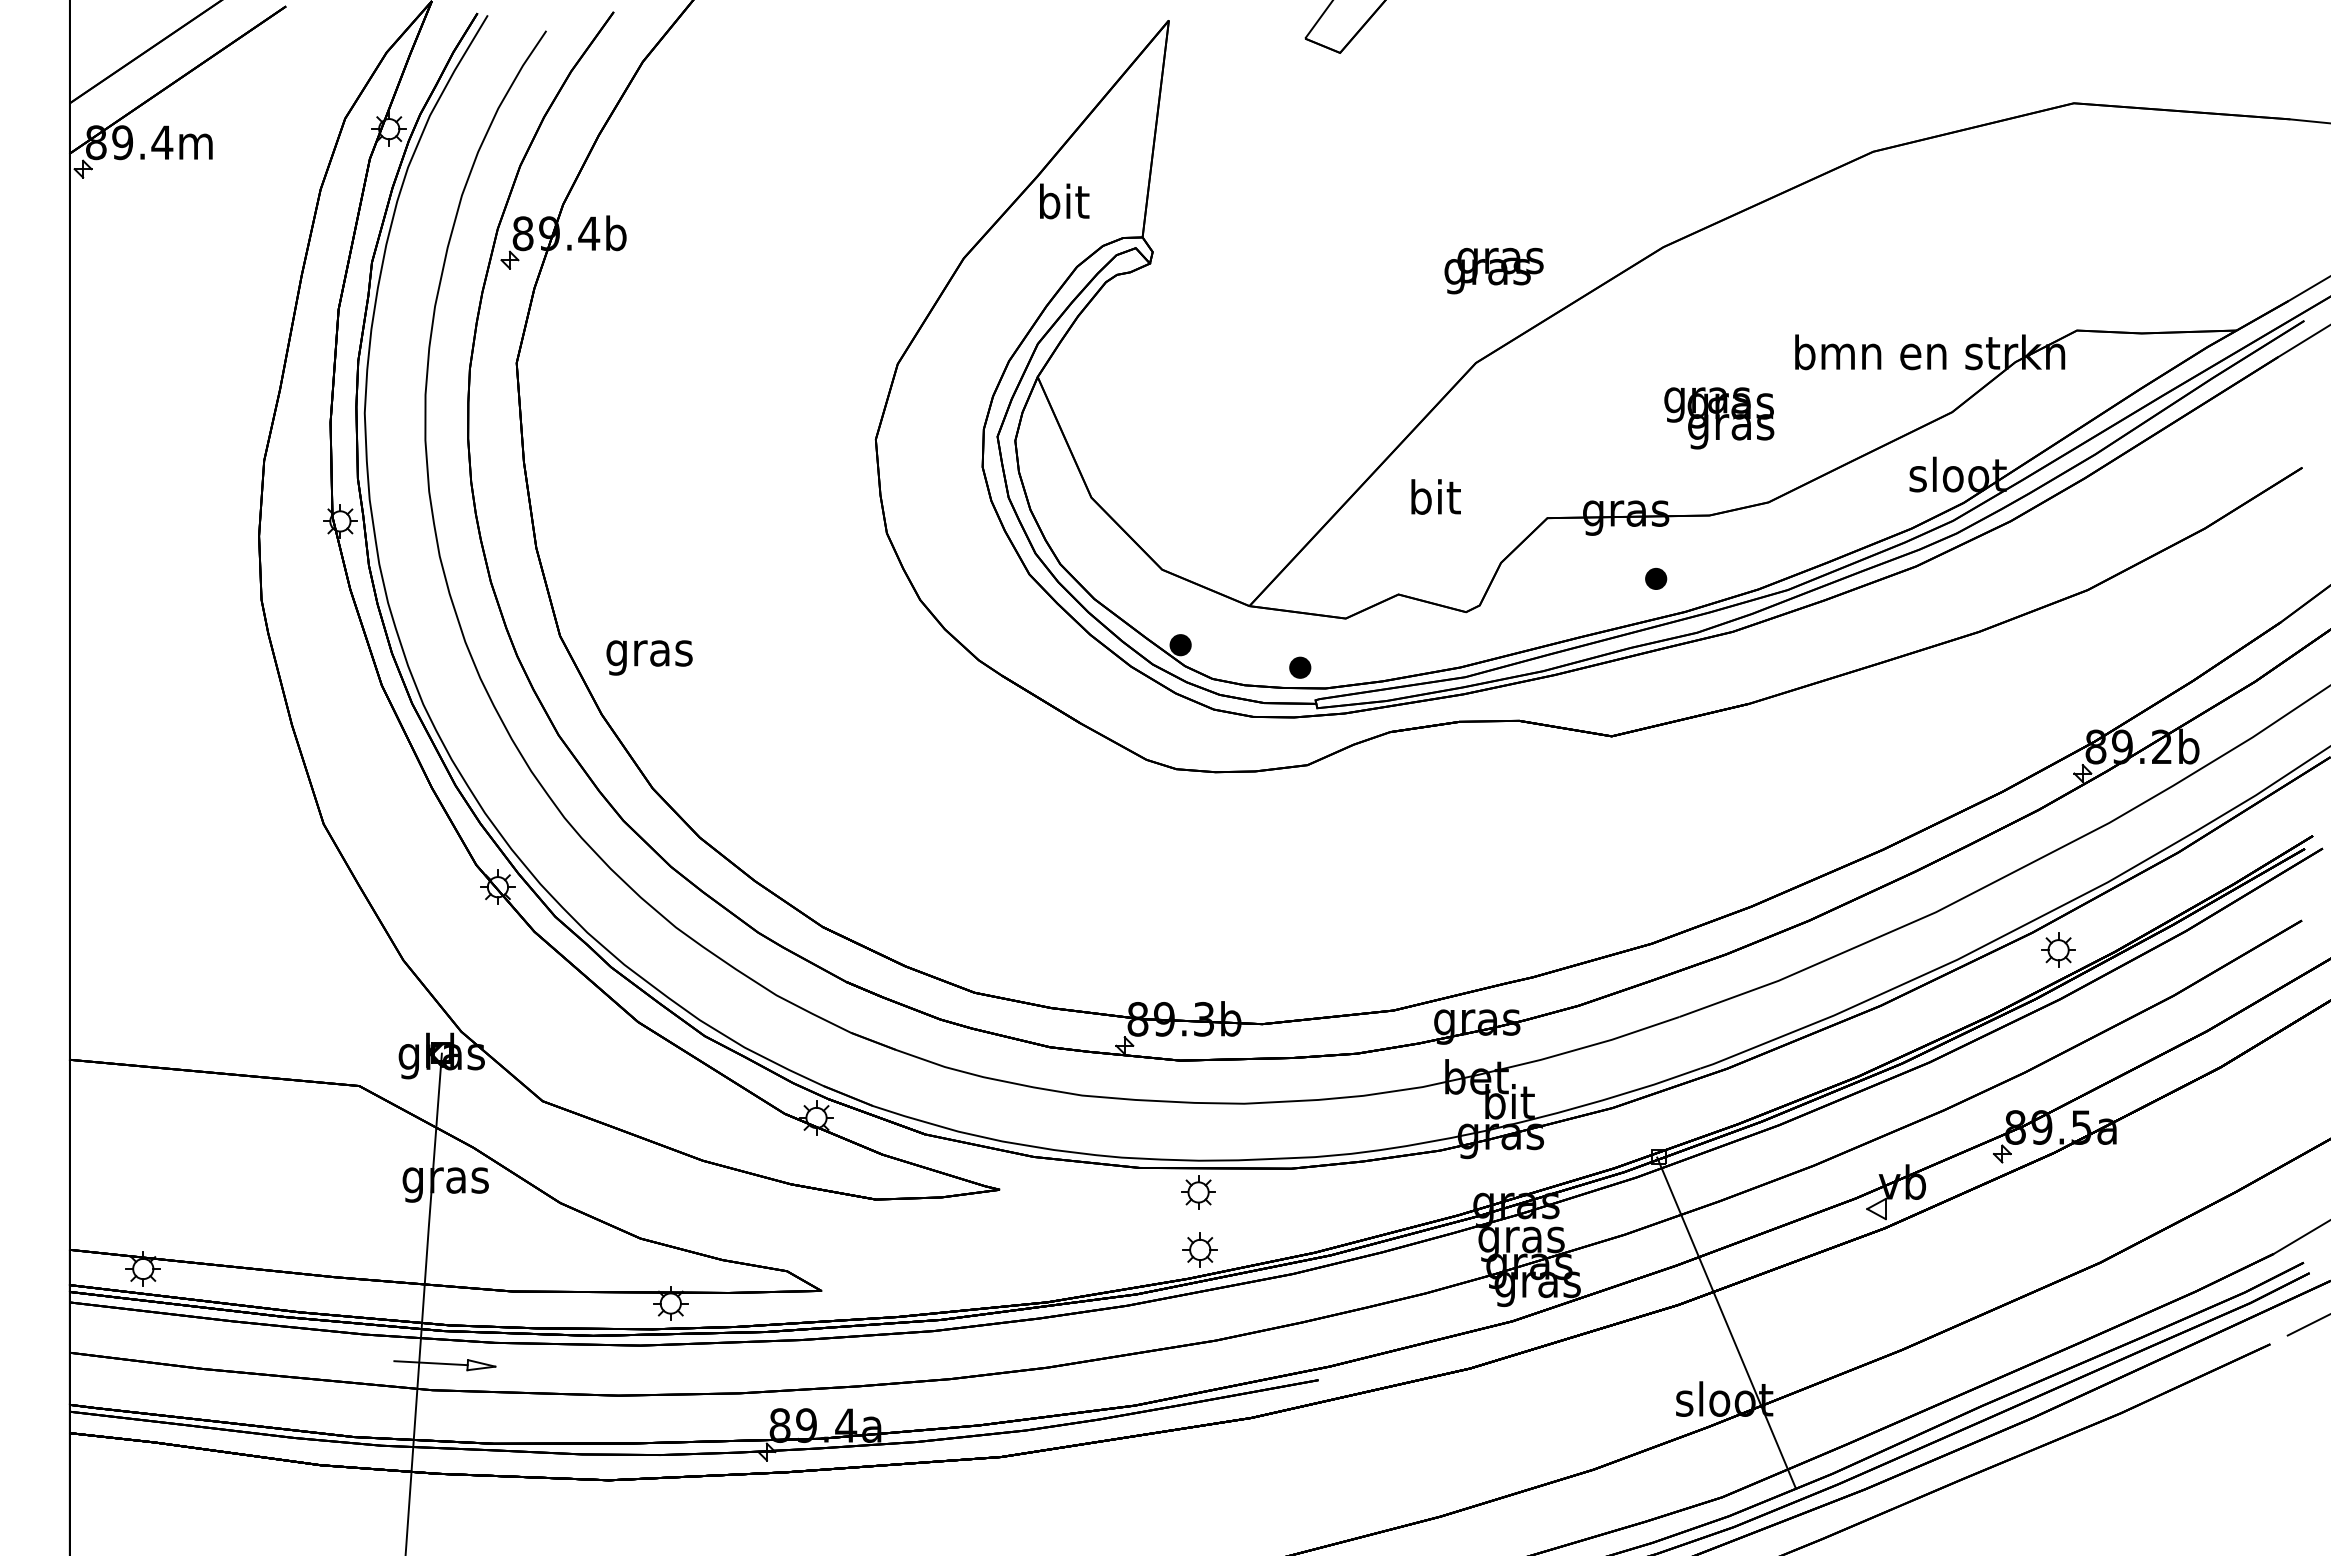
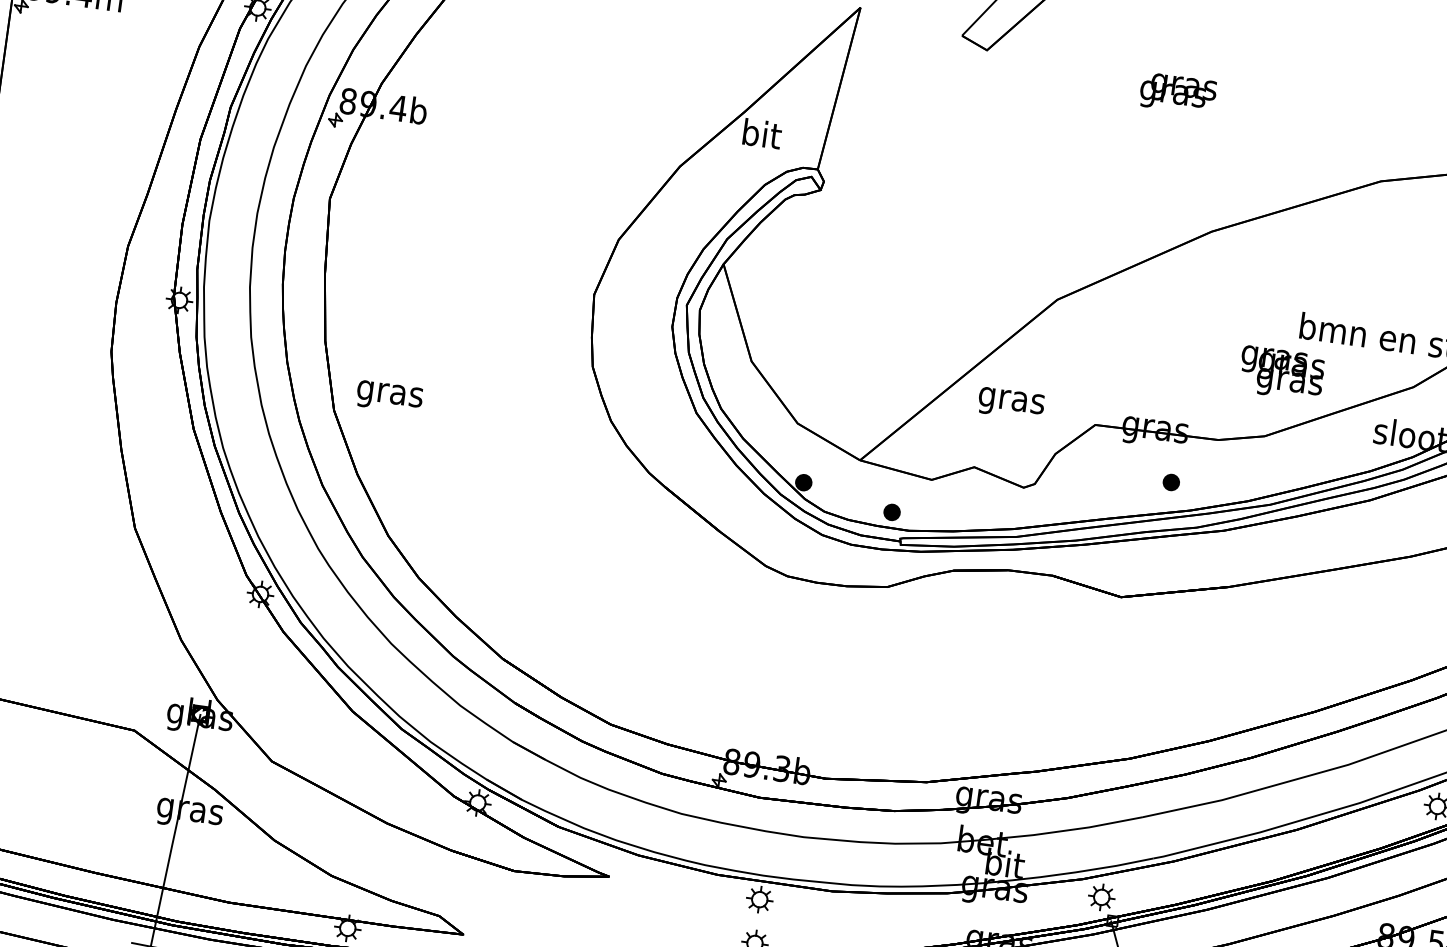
text: (1493, 270) -> (1177, 93), moved
text: (1719, 418) -> (1281, 373), moved
text: (1434, 501) -> (1011, 400), bit -> gras
text: (649, 657) -> (389, 396), moved
part: (1640, 1127) -> (1101, 896), added

